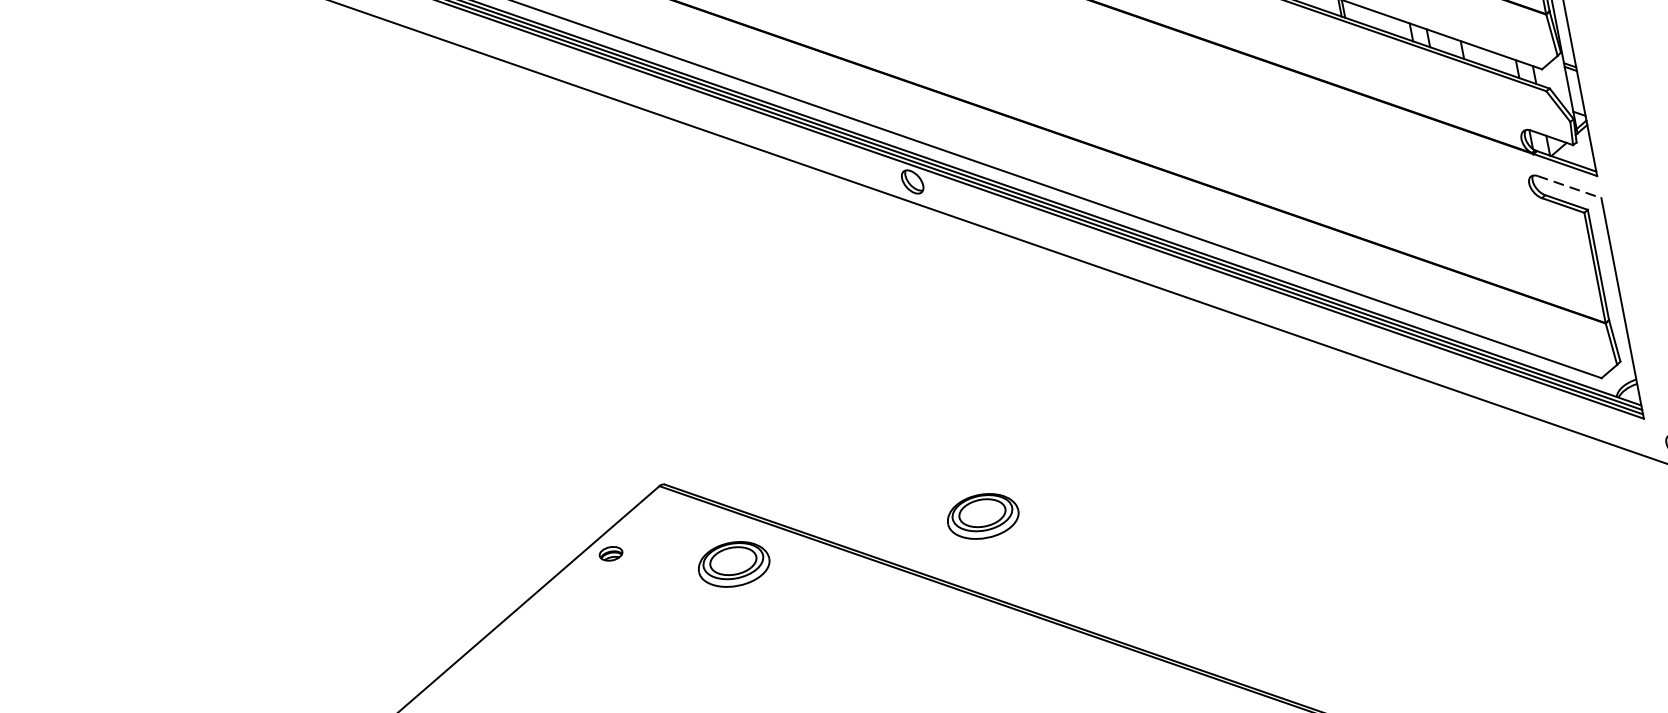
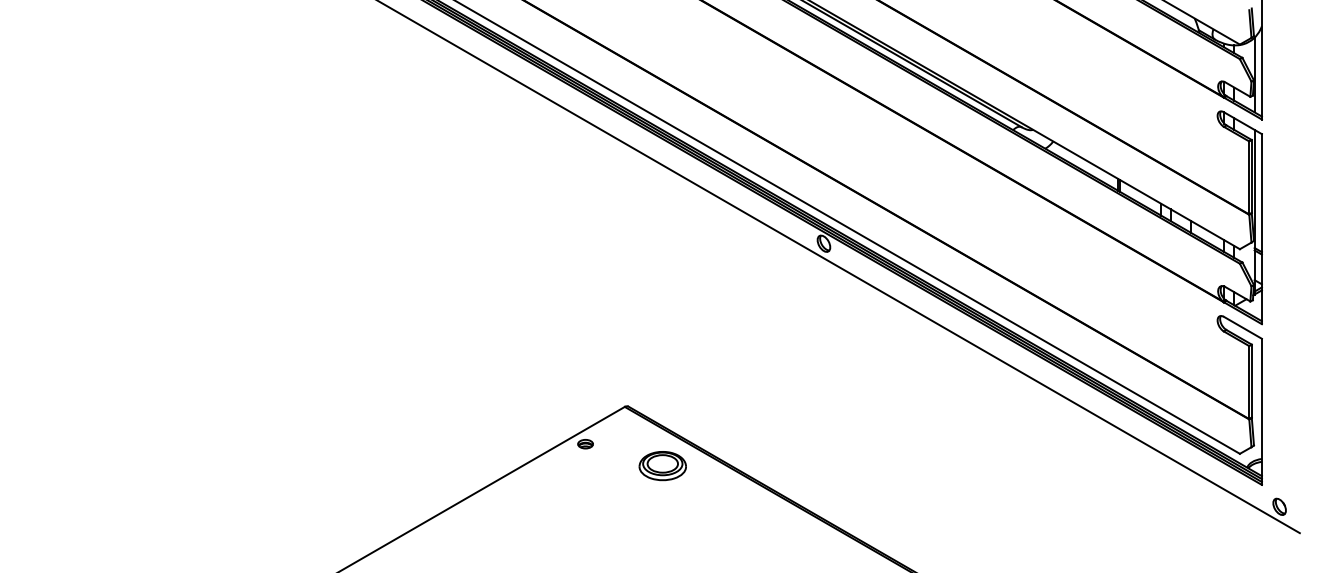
line: (1568, 186) -> (1242, 327), dashed -> solid
part: (982, 517) -> (827, 466), removed

